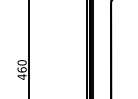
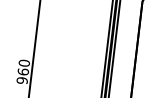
text: (21, 76) -> (21, 79), 460 -> 960

